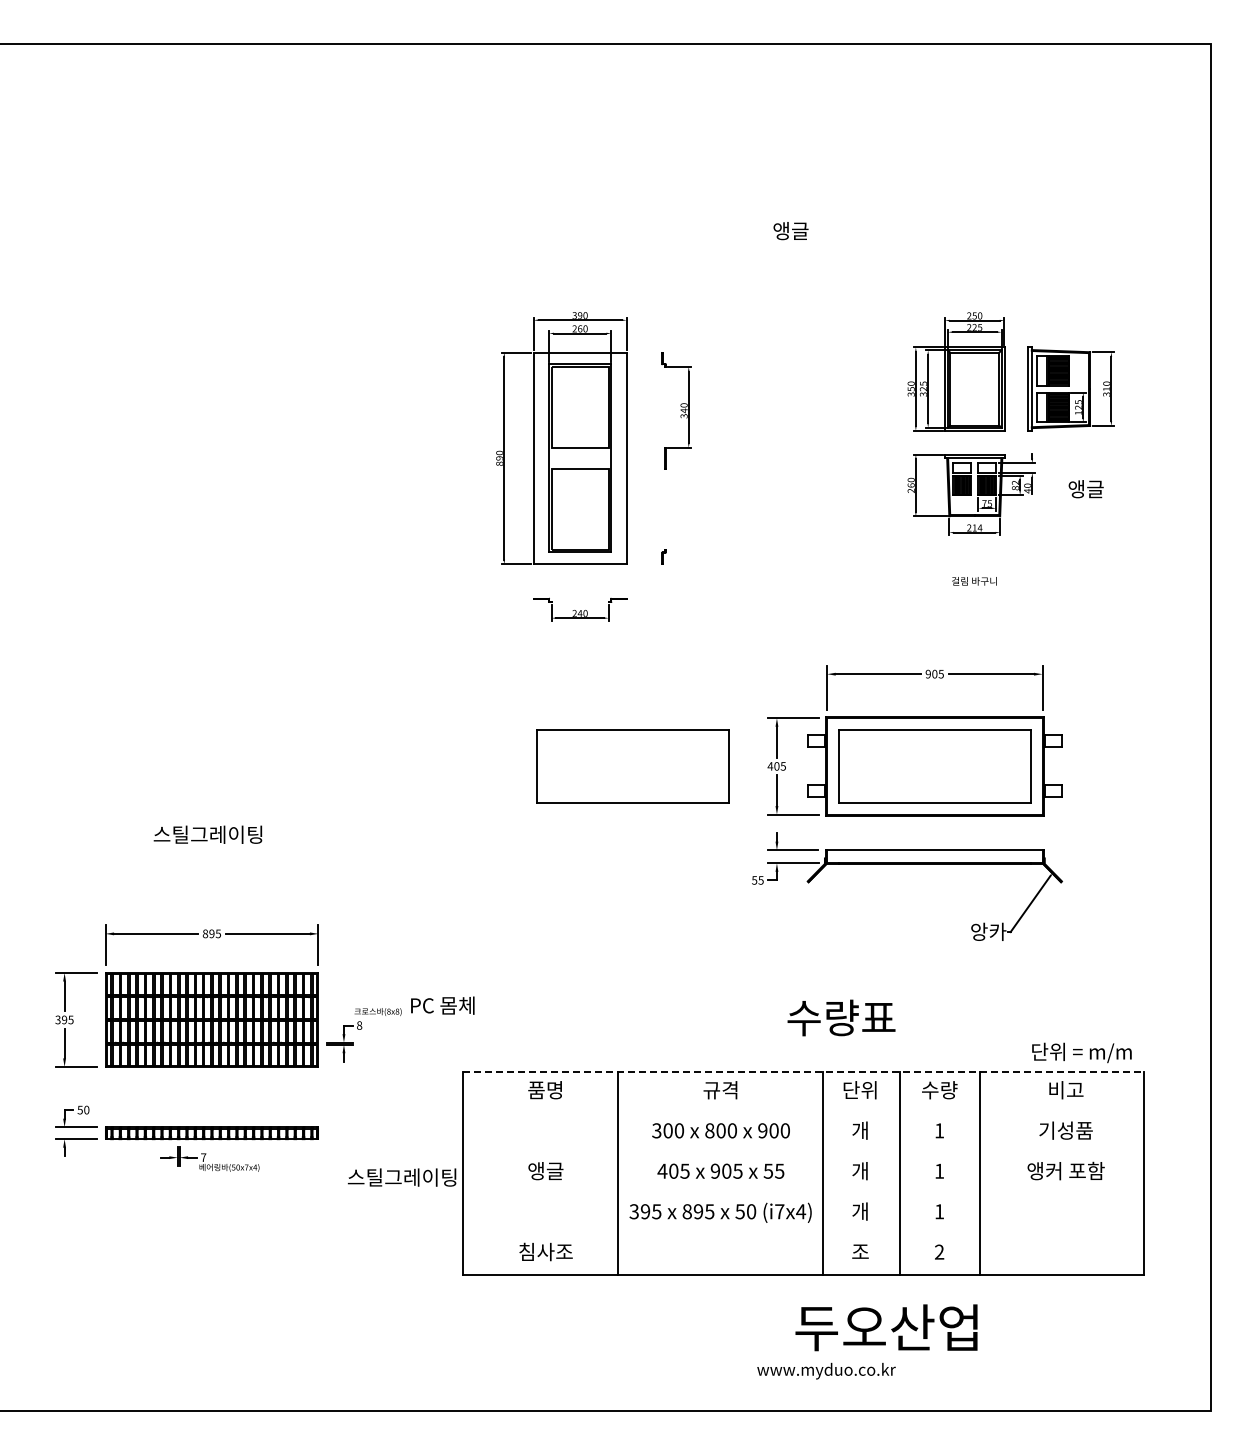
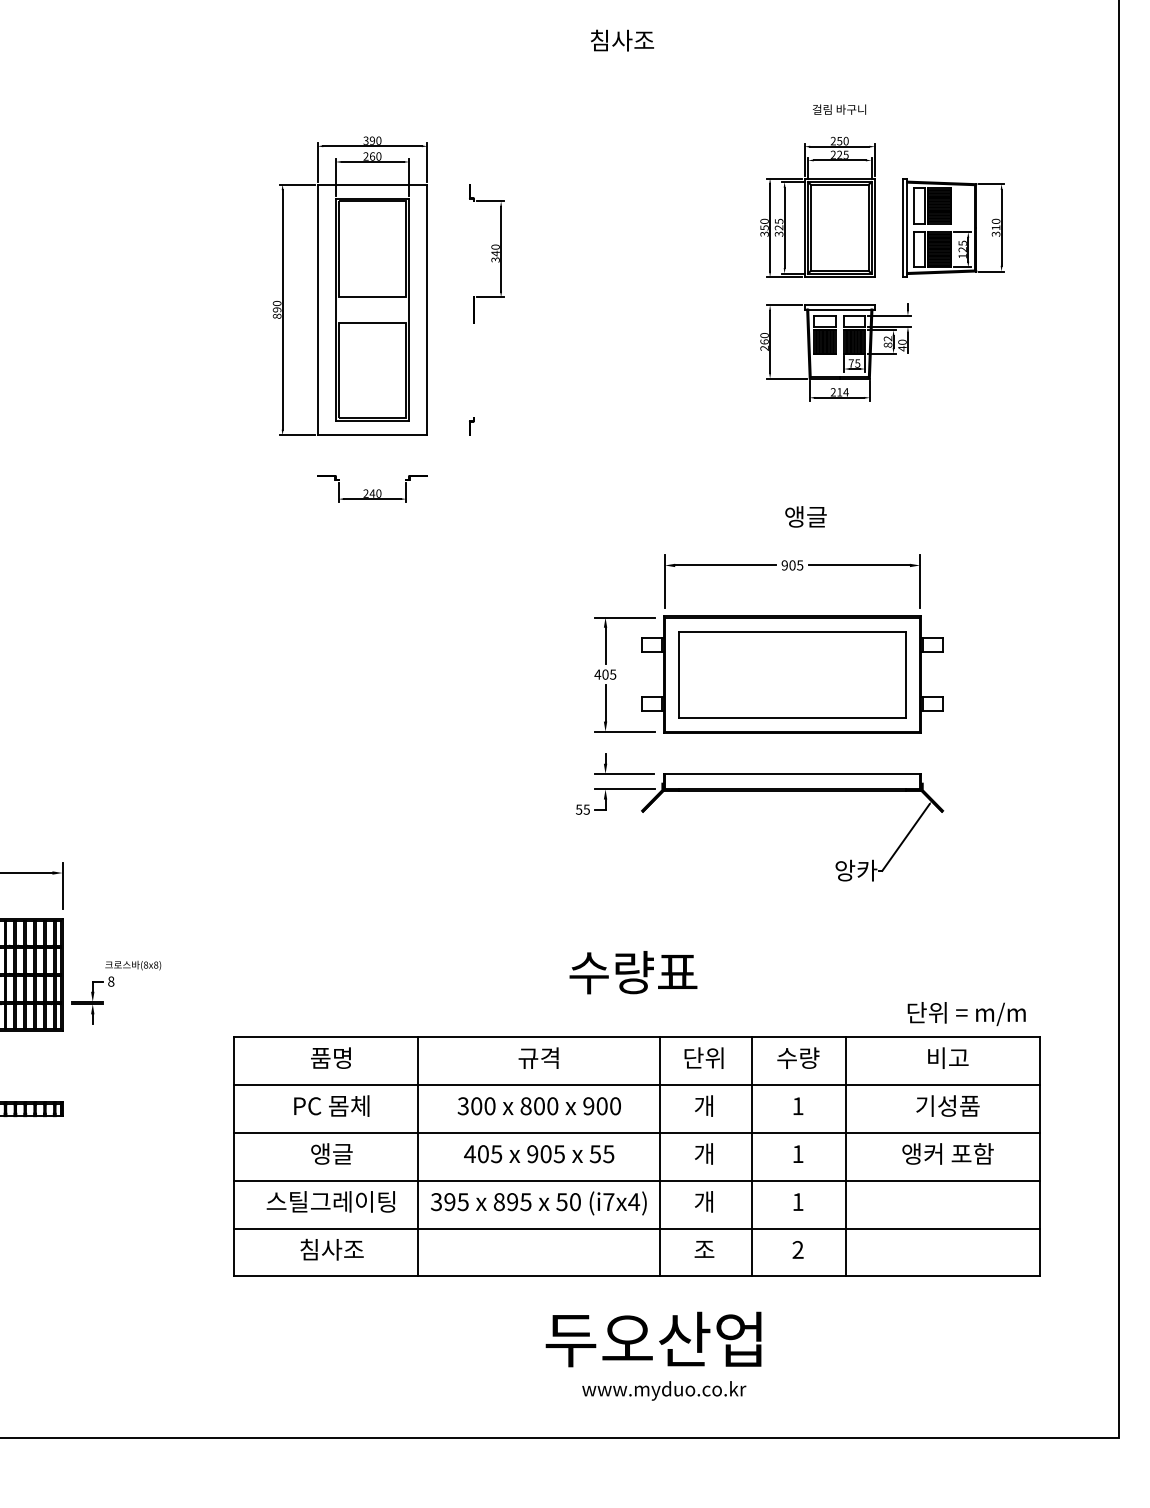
text: (790, 230) -> (621, 39), 앵글 -> 침사조
text: (1085, 489) -> (805, 517), moved
text: (974, 581) -> (839, 109), moved
part: (632, 766) -> (434, 674), removed
text: (442, 1005) -> (331, 1105), moved
text: (841, 1017) -> (633, 972), moved
line: (804, 1072) -> (638, 1037), dashed -> solid
line: (803, 1112) -> (636, 1084), added
line: (803, 1153) -> (636, 1133), added
text: (401, 1177) -> (330, 1201), moved
line: (803, 1193) -> (636, 1180), added
line: (803, 1234) -> (636, 1229), added
text: (886, 1327) -> (653, 1339), moved

